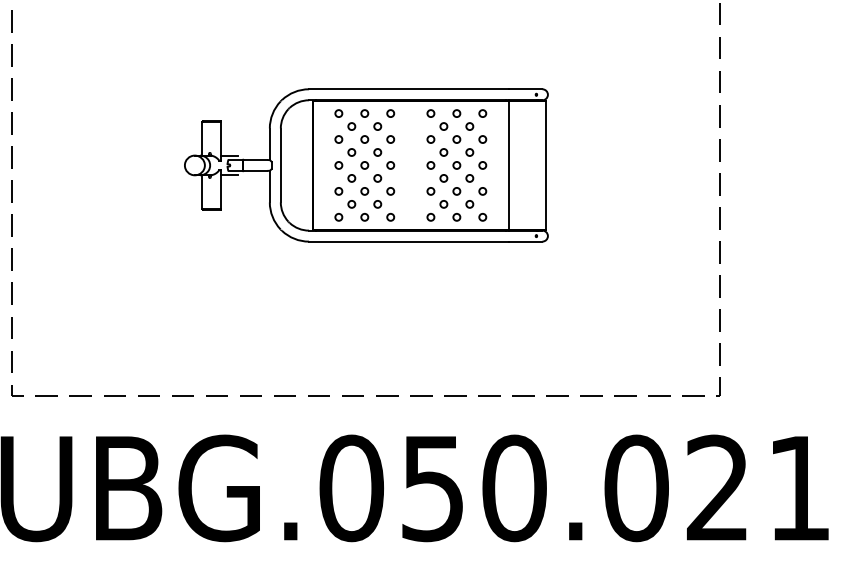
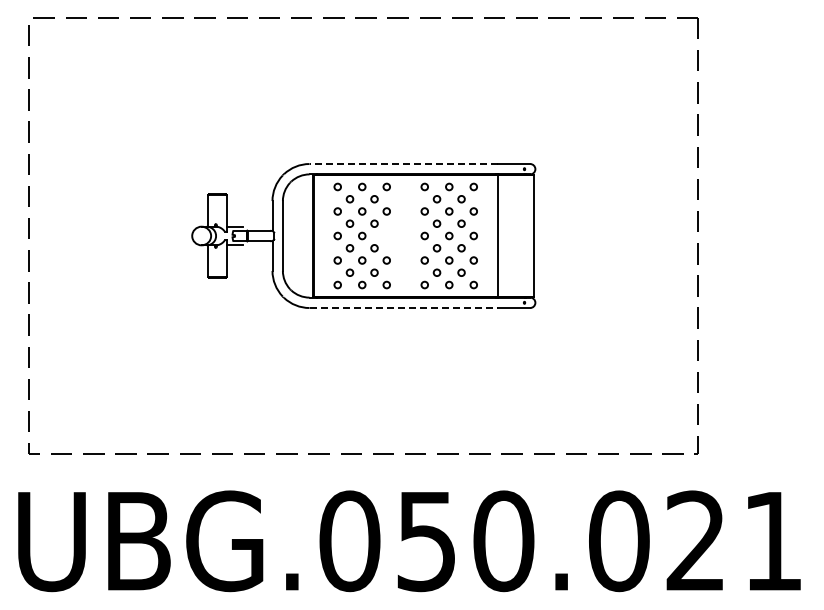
line: (408, 89) -> (403, 164), solid -> dashed
circle: (390, 164) -> (386, 235), removed
line: (409, 242) -> (404, 308), solid -> dashed

